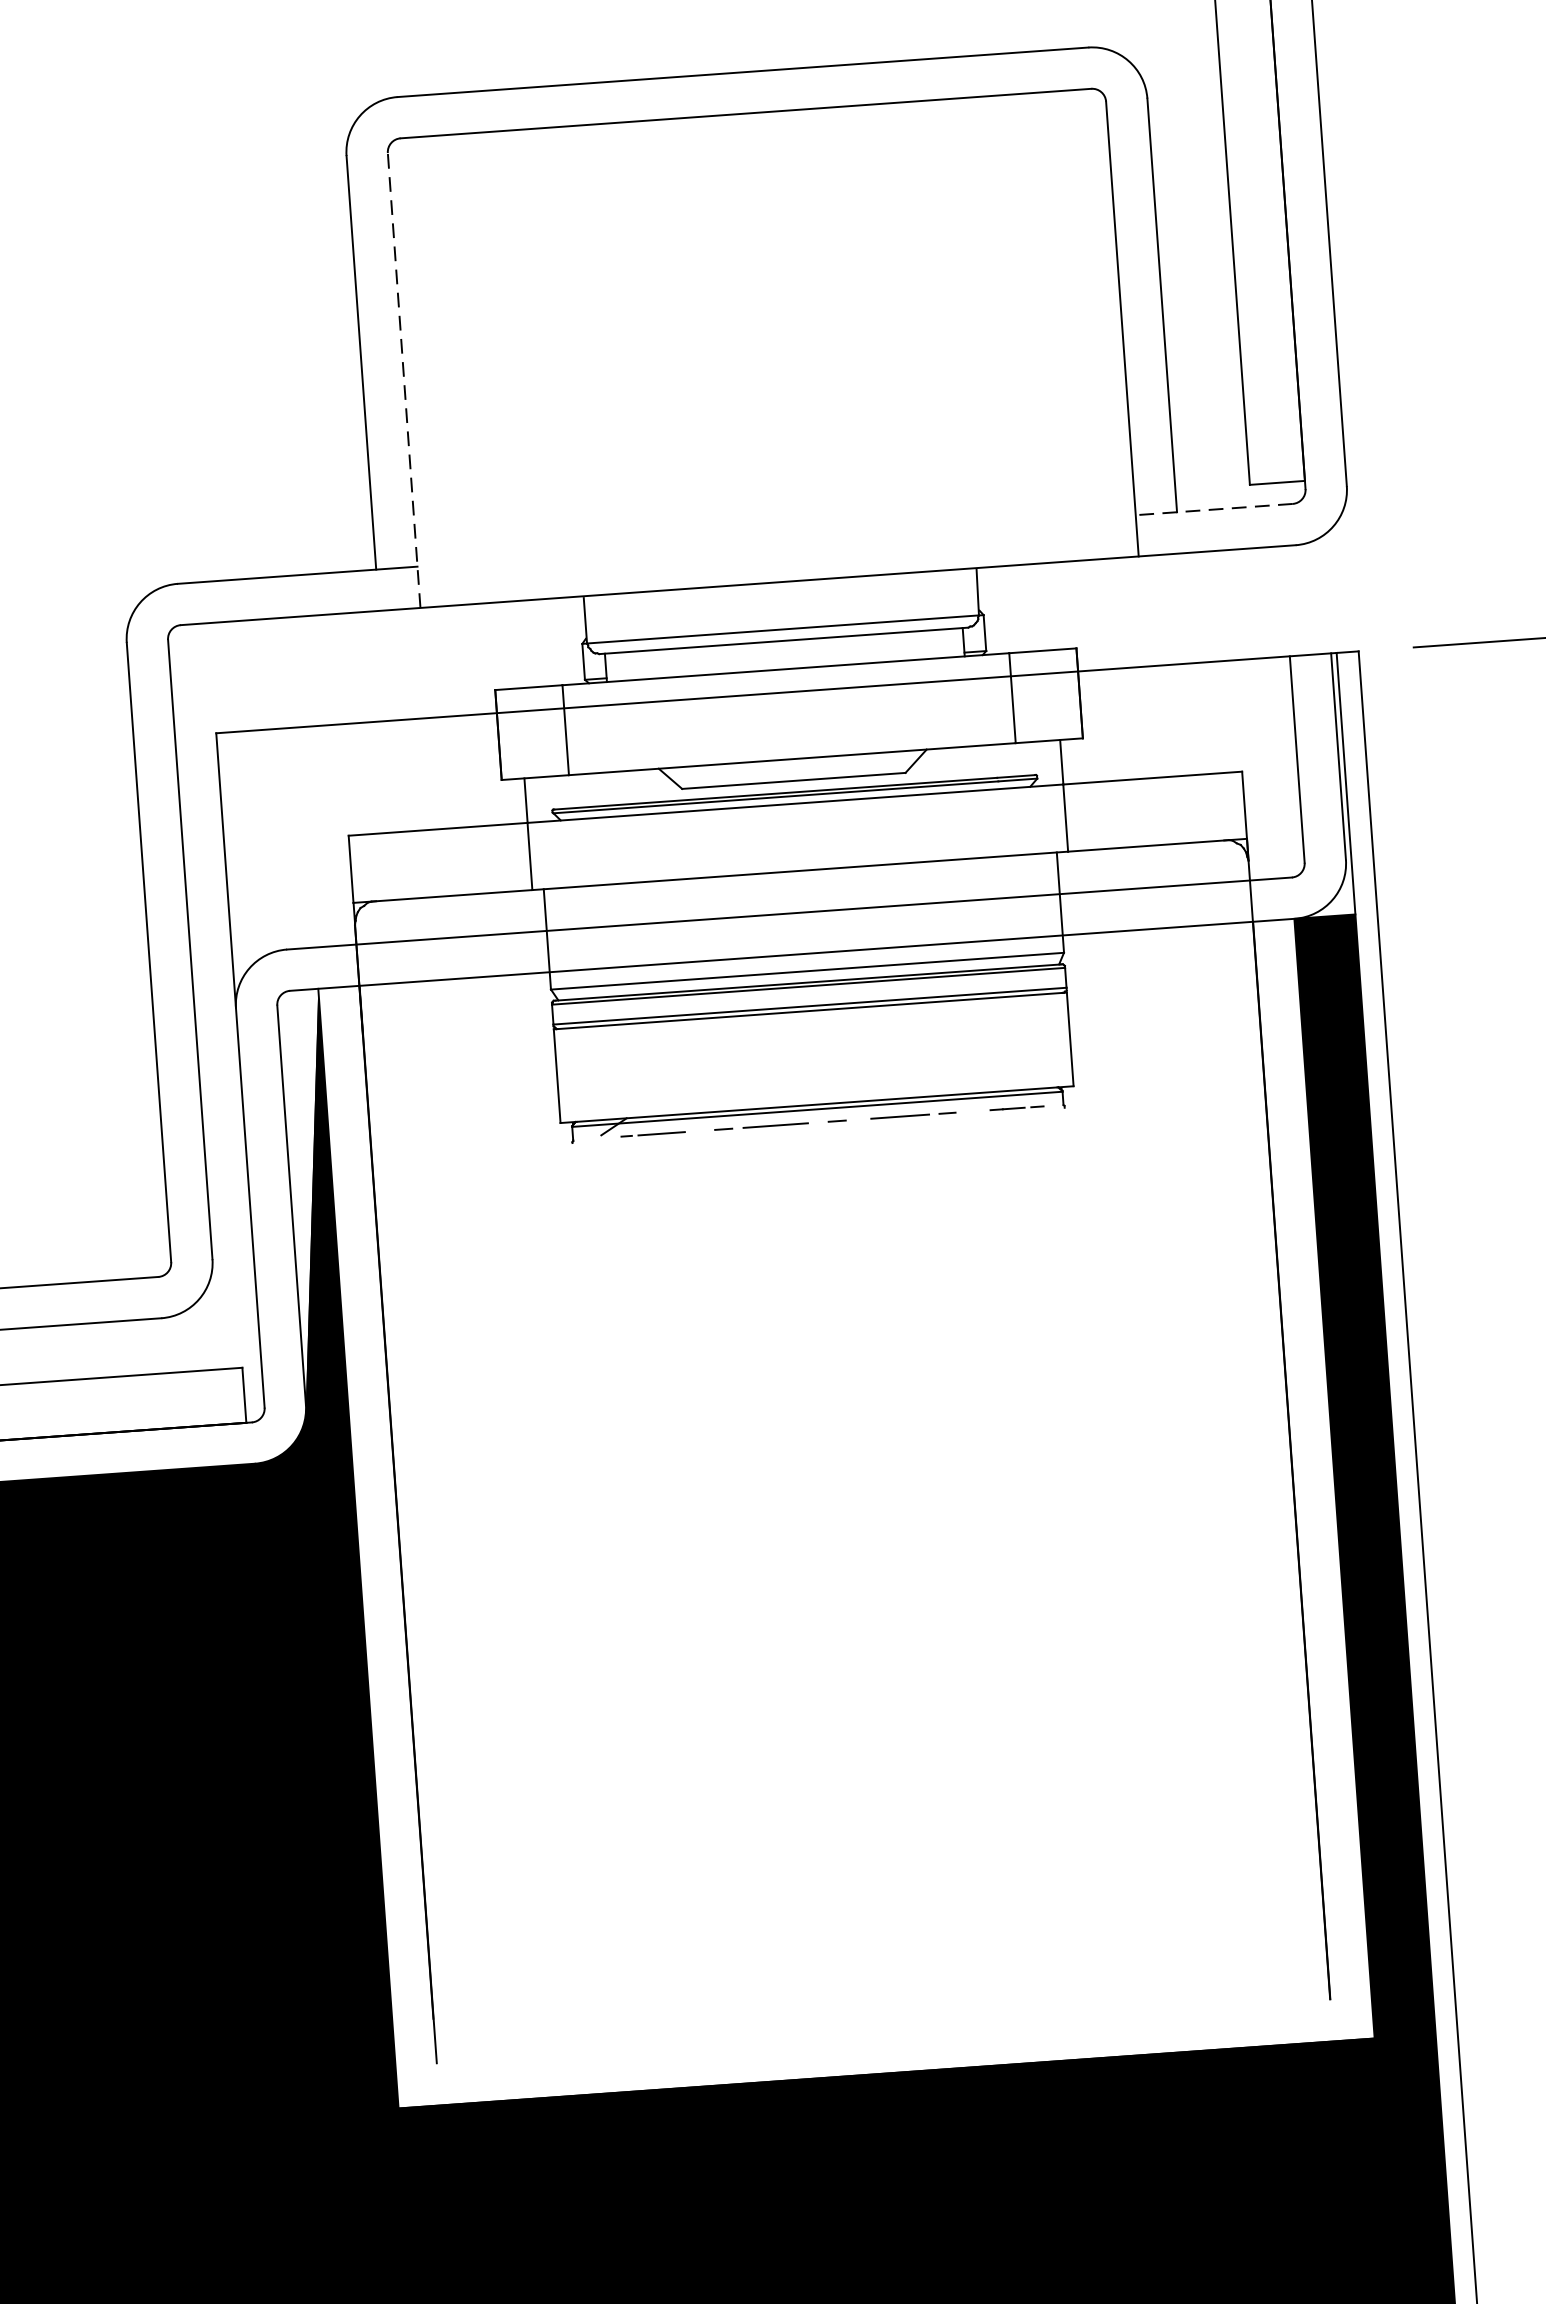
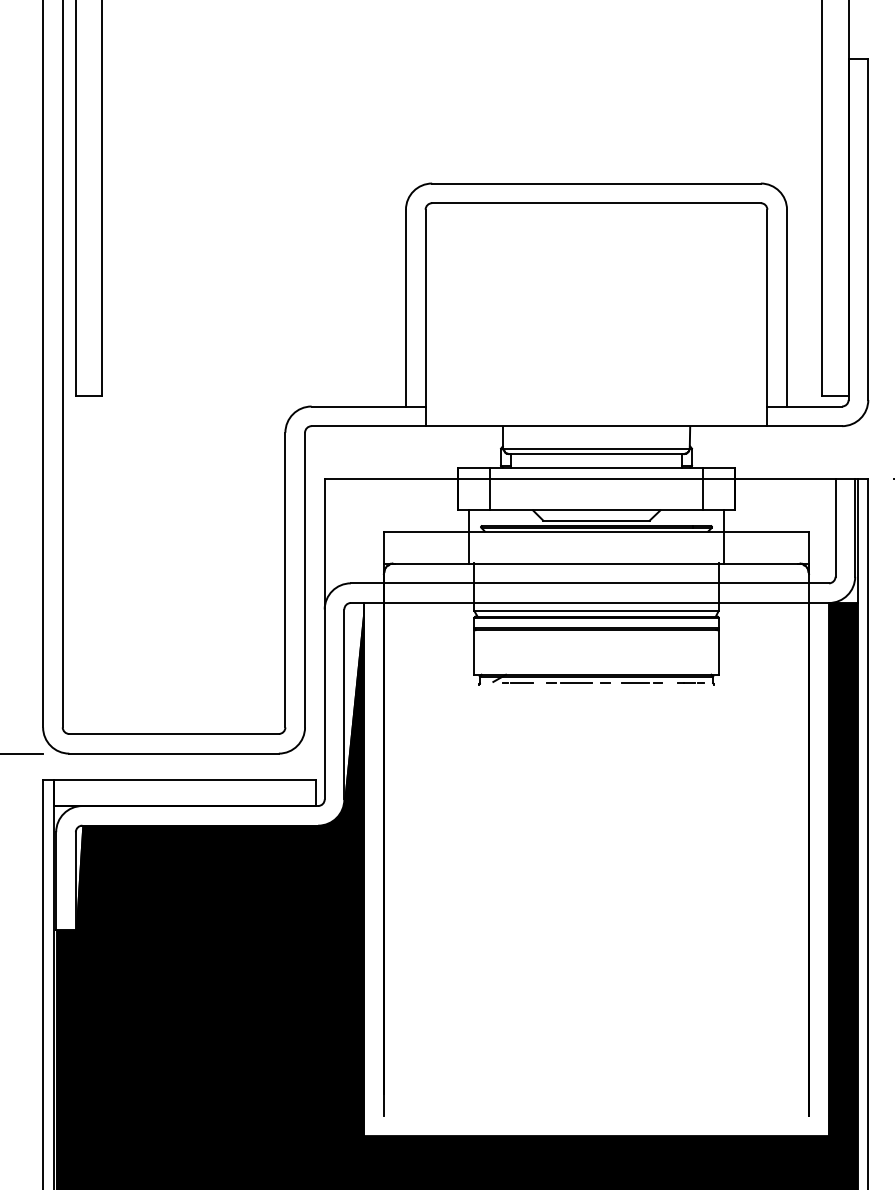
line: (403, 379) -> (425, 317), dashed -> solid
line: (1213, 509) -> (804, 406), dashed -> solid

